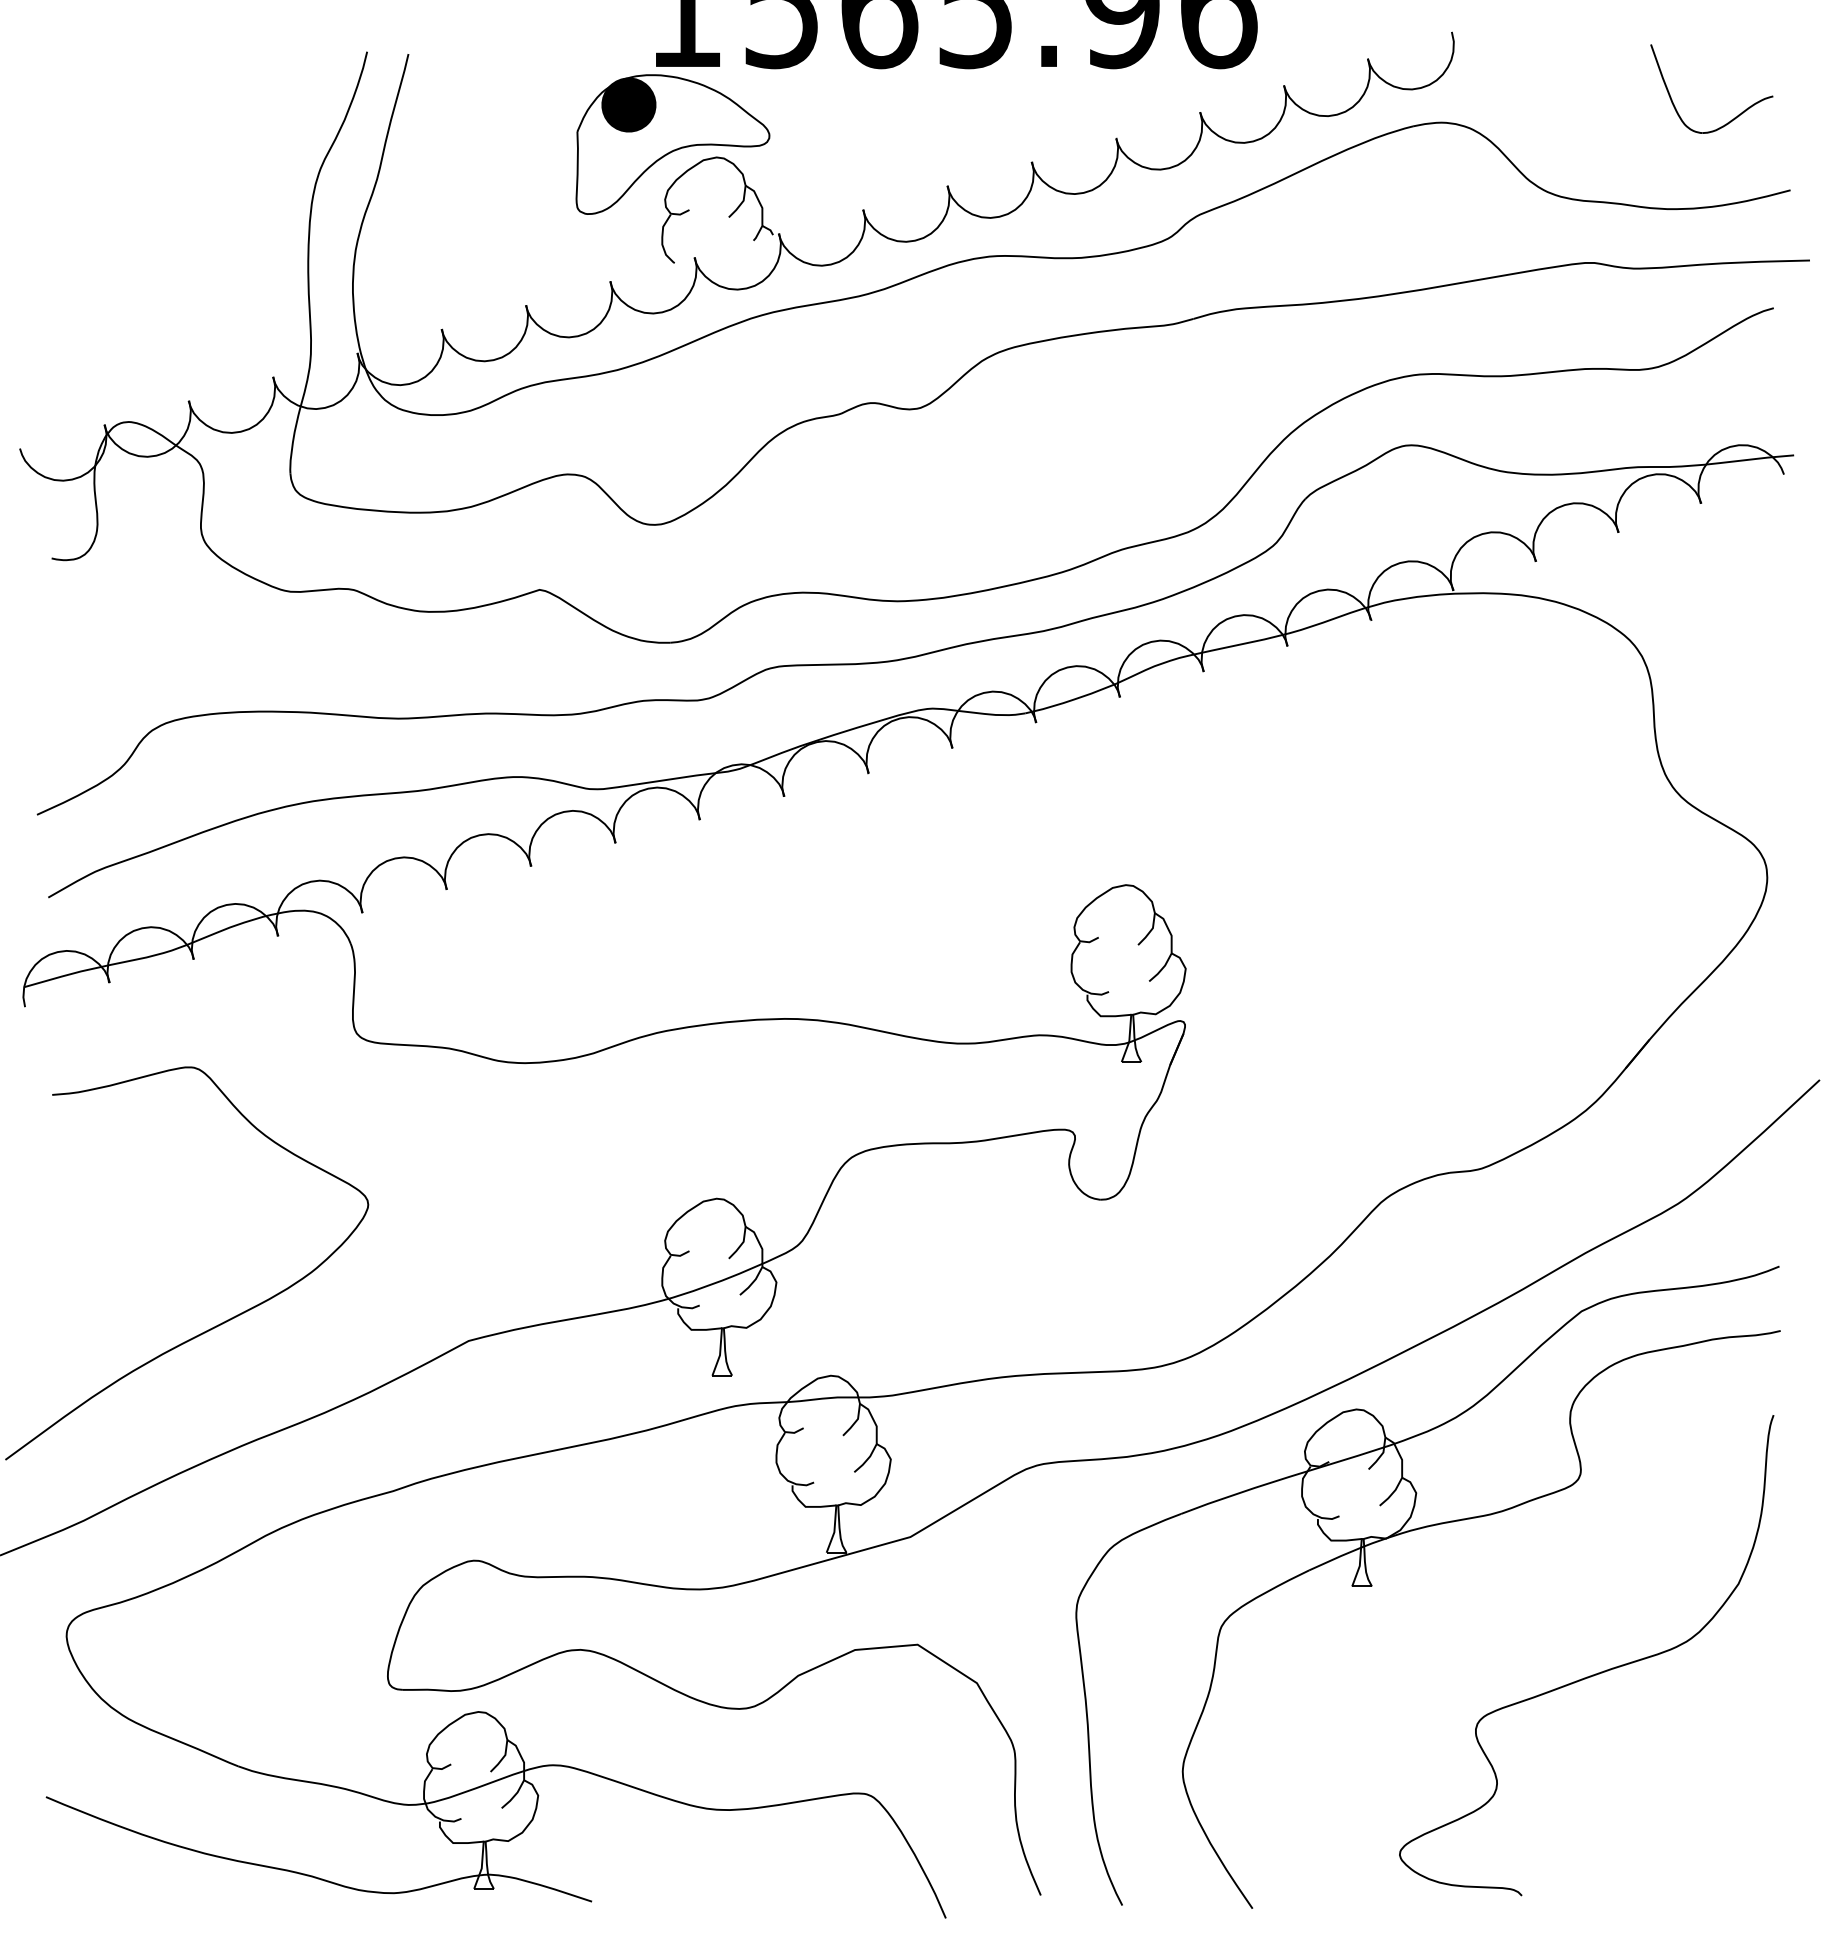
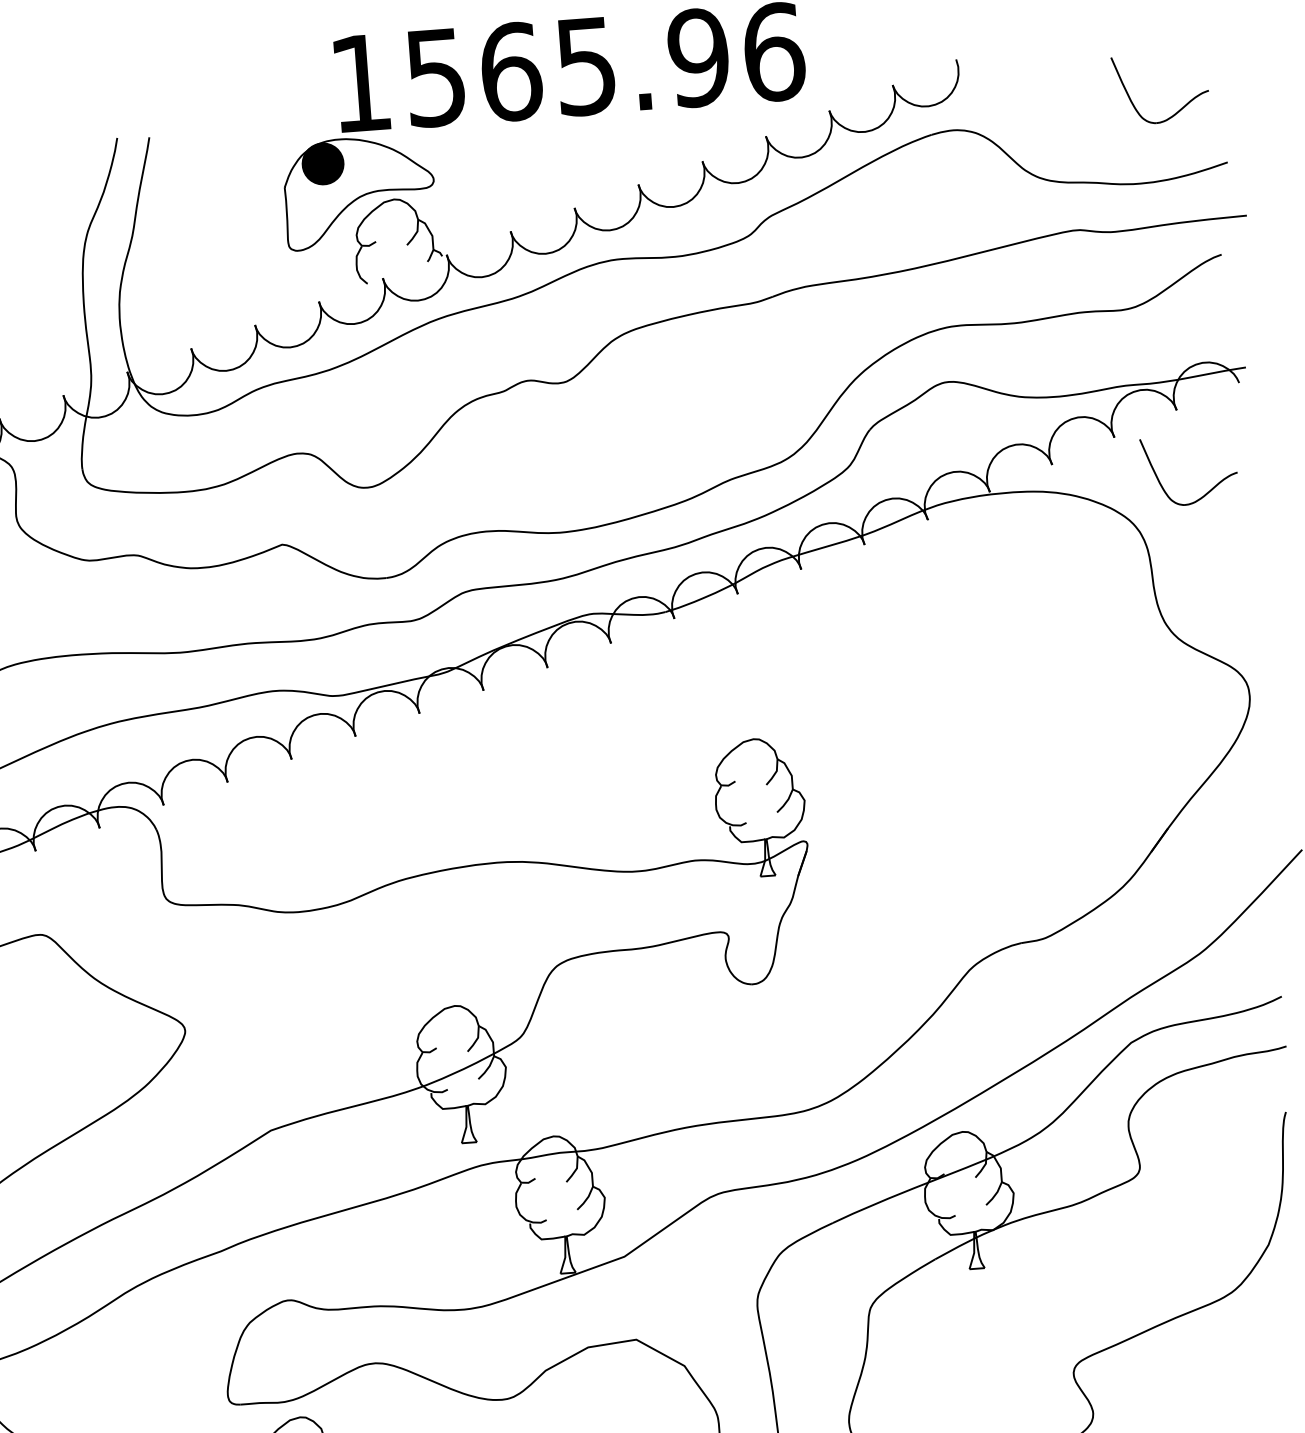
part: (1731, 612) -> (1206, 492), added

